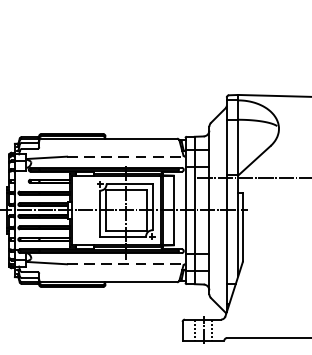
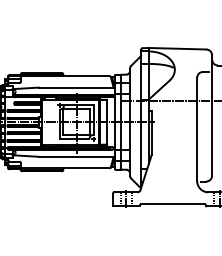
line: (127, 156) -> (77, 87), dashed -> solid
line: (127, 263) -> (77, 156), dashed -> solid

